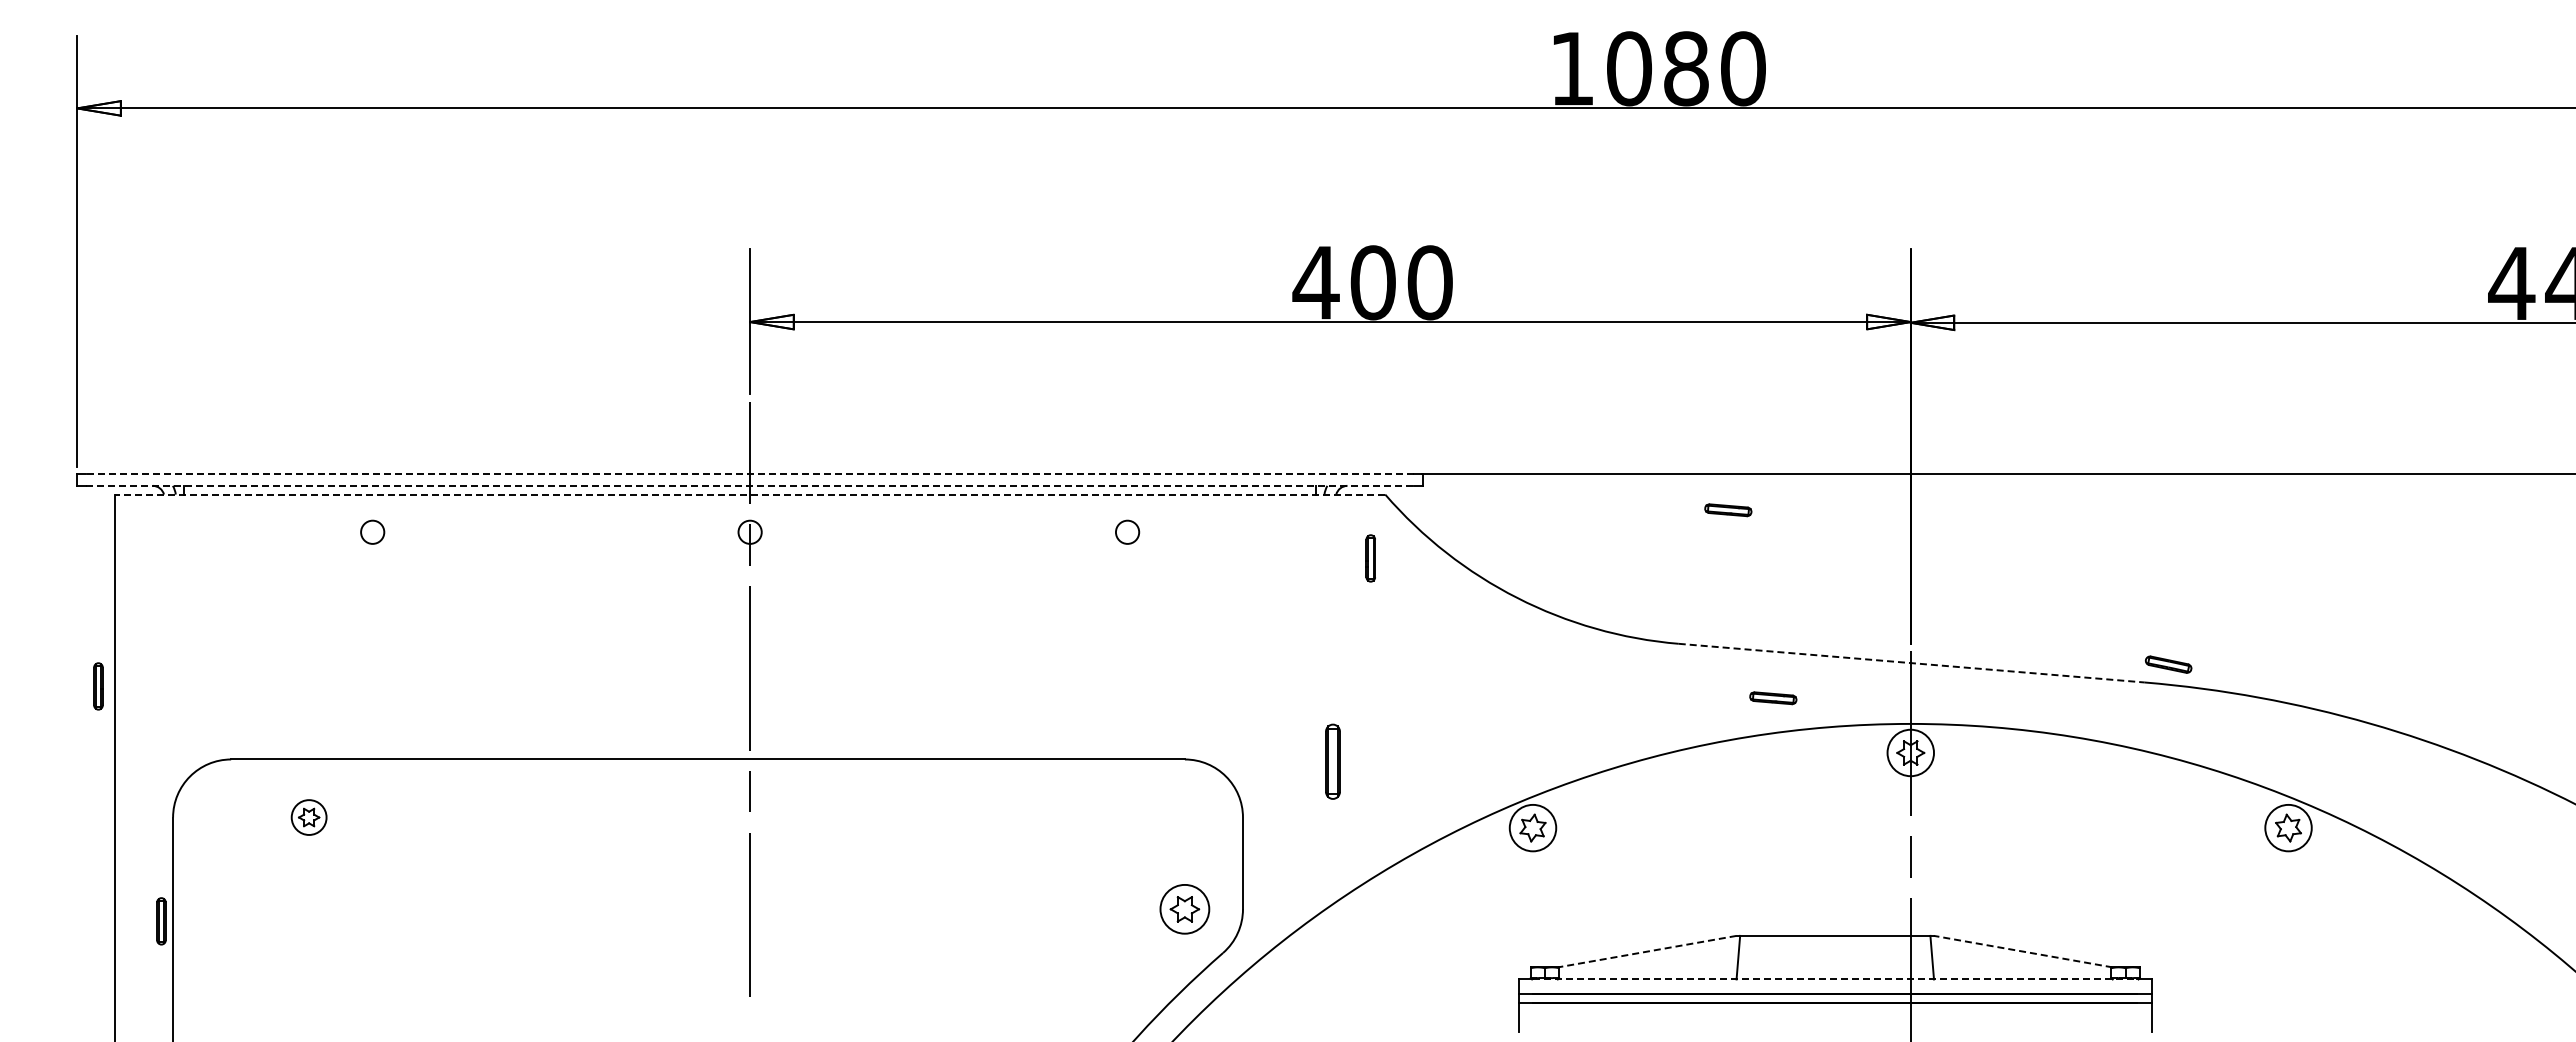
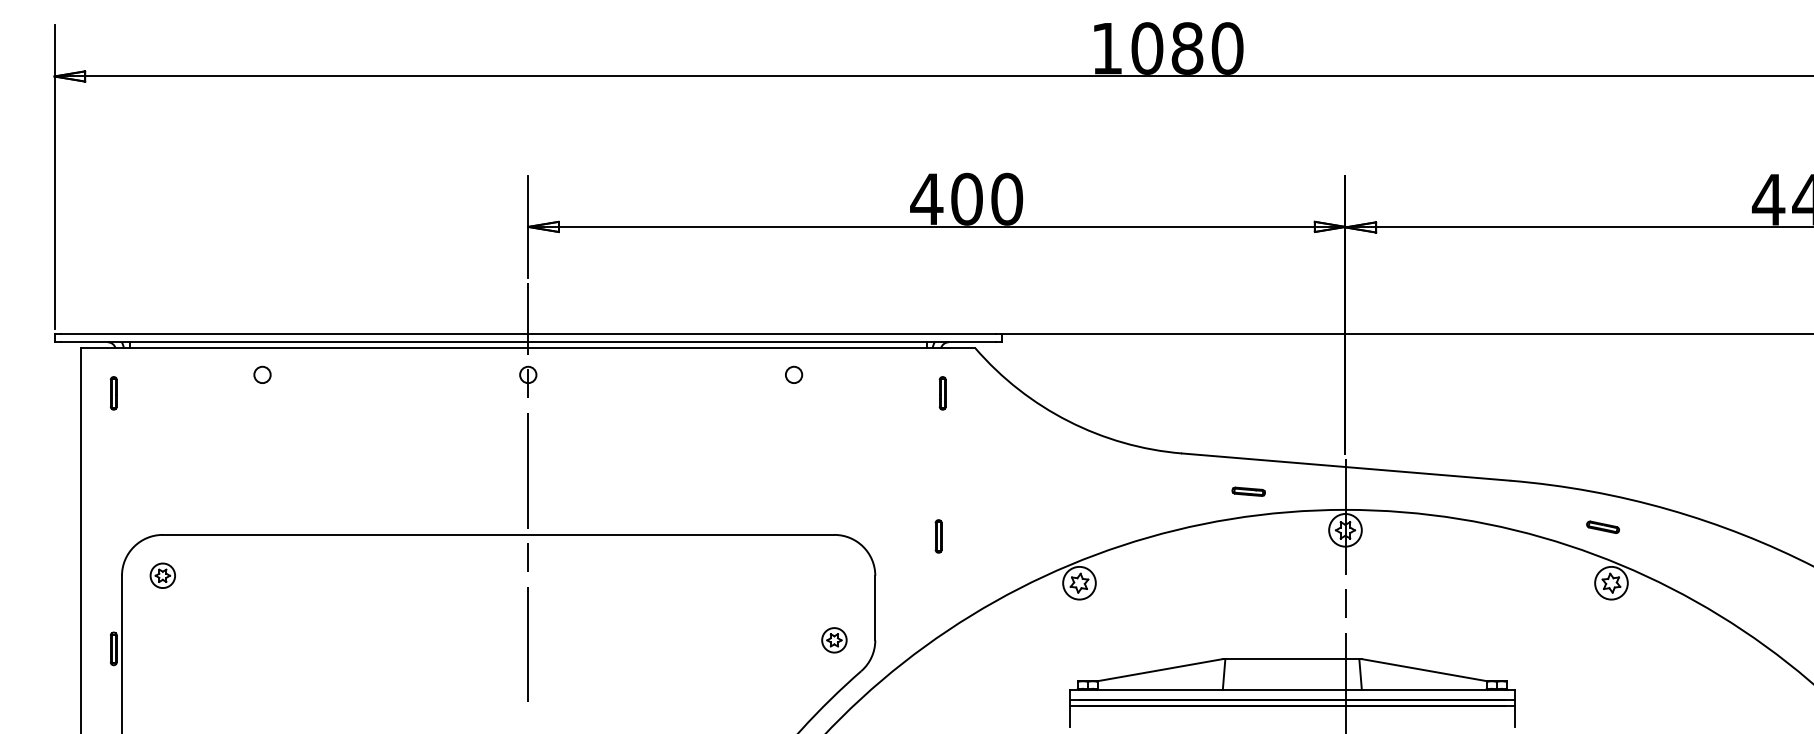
line: (749, 474) -> (527, 334), dashed -> solid
line: (750, 485) -> (528, 342), dashed -> solid
line: (749, 494) -> (527, 348), dashed -> solid
part: (1728, 510) -> (1217, 359), removed
part: (1370, 558) -> (942, 393), moved
line: (1911, 663) -> (1346, 467), dashed -> solid
part: (2168, 664) -> (1603, 527), moved
part: (98, 686) -> (113, 393), moved
part: (1332, 761) -> (938, 536), size x0.62
part: (308, 817) -> (162, 575), moved
part: (1184, 908) -> (834, 639), size x0.71
line: (1647, 951) -> (1160, 670), dashed -> solid
line: (2023, 951) -> (1424, 670), dashed -> solid
line: (1835, 979) -> (1292, 689), dashed -> solid

